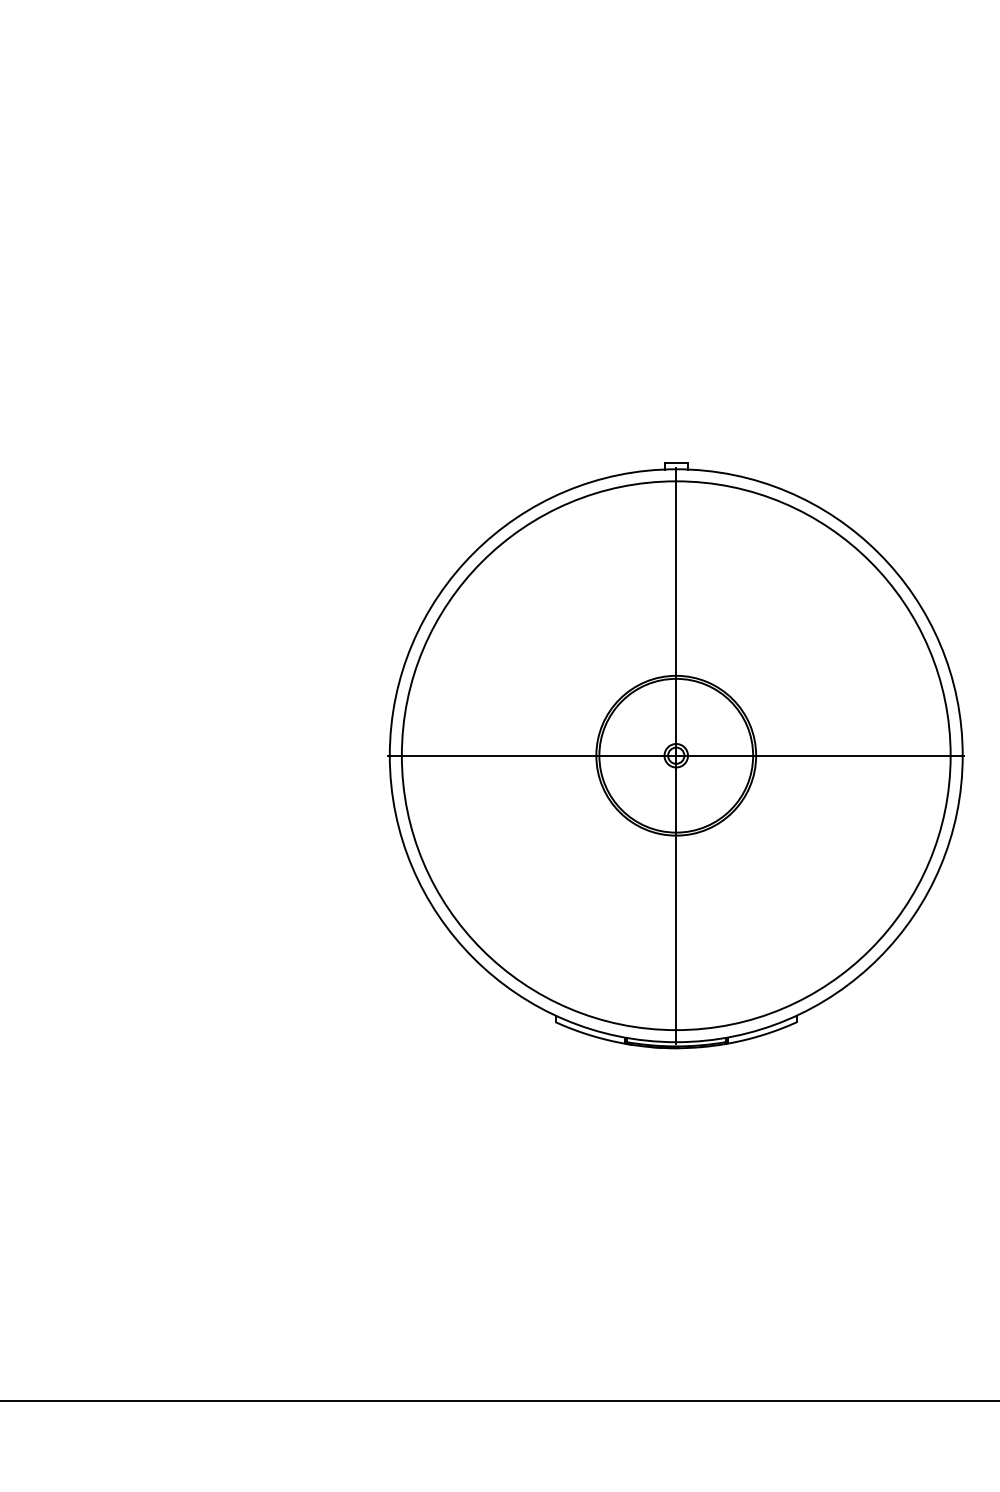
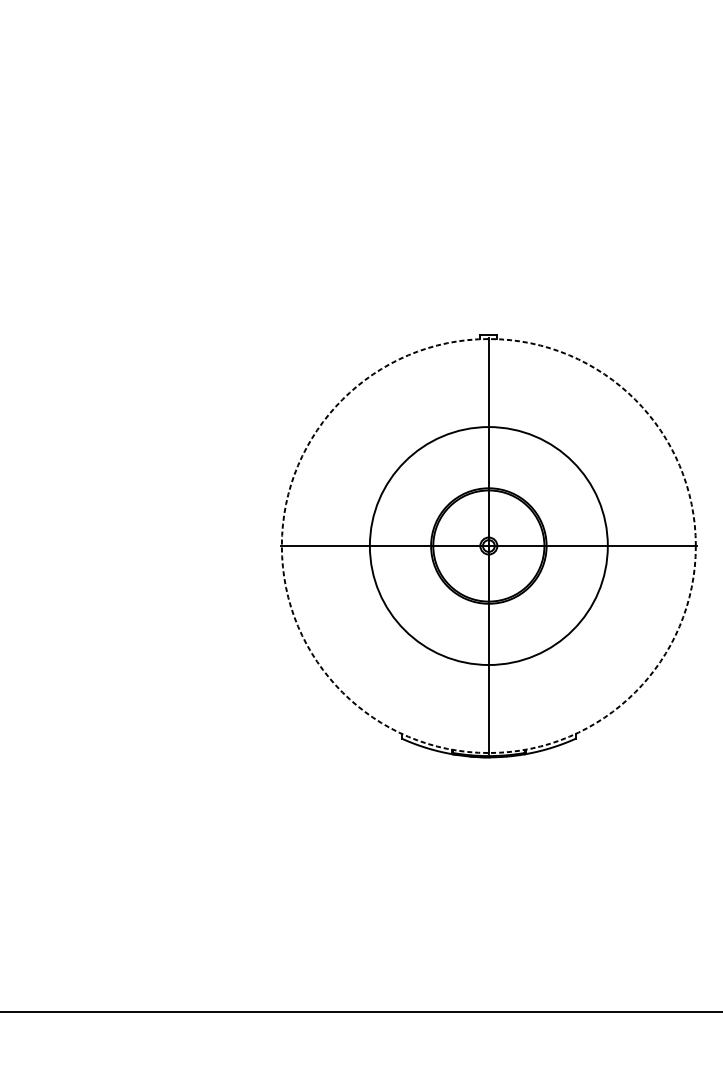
circle: (675, 755) -> (488, 545), size x0.6
circle: (675, 755) -> (488, 545), solid -> dashed

